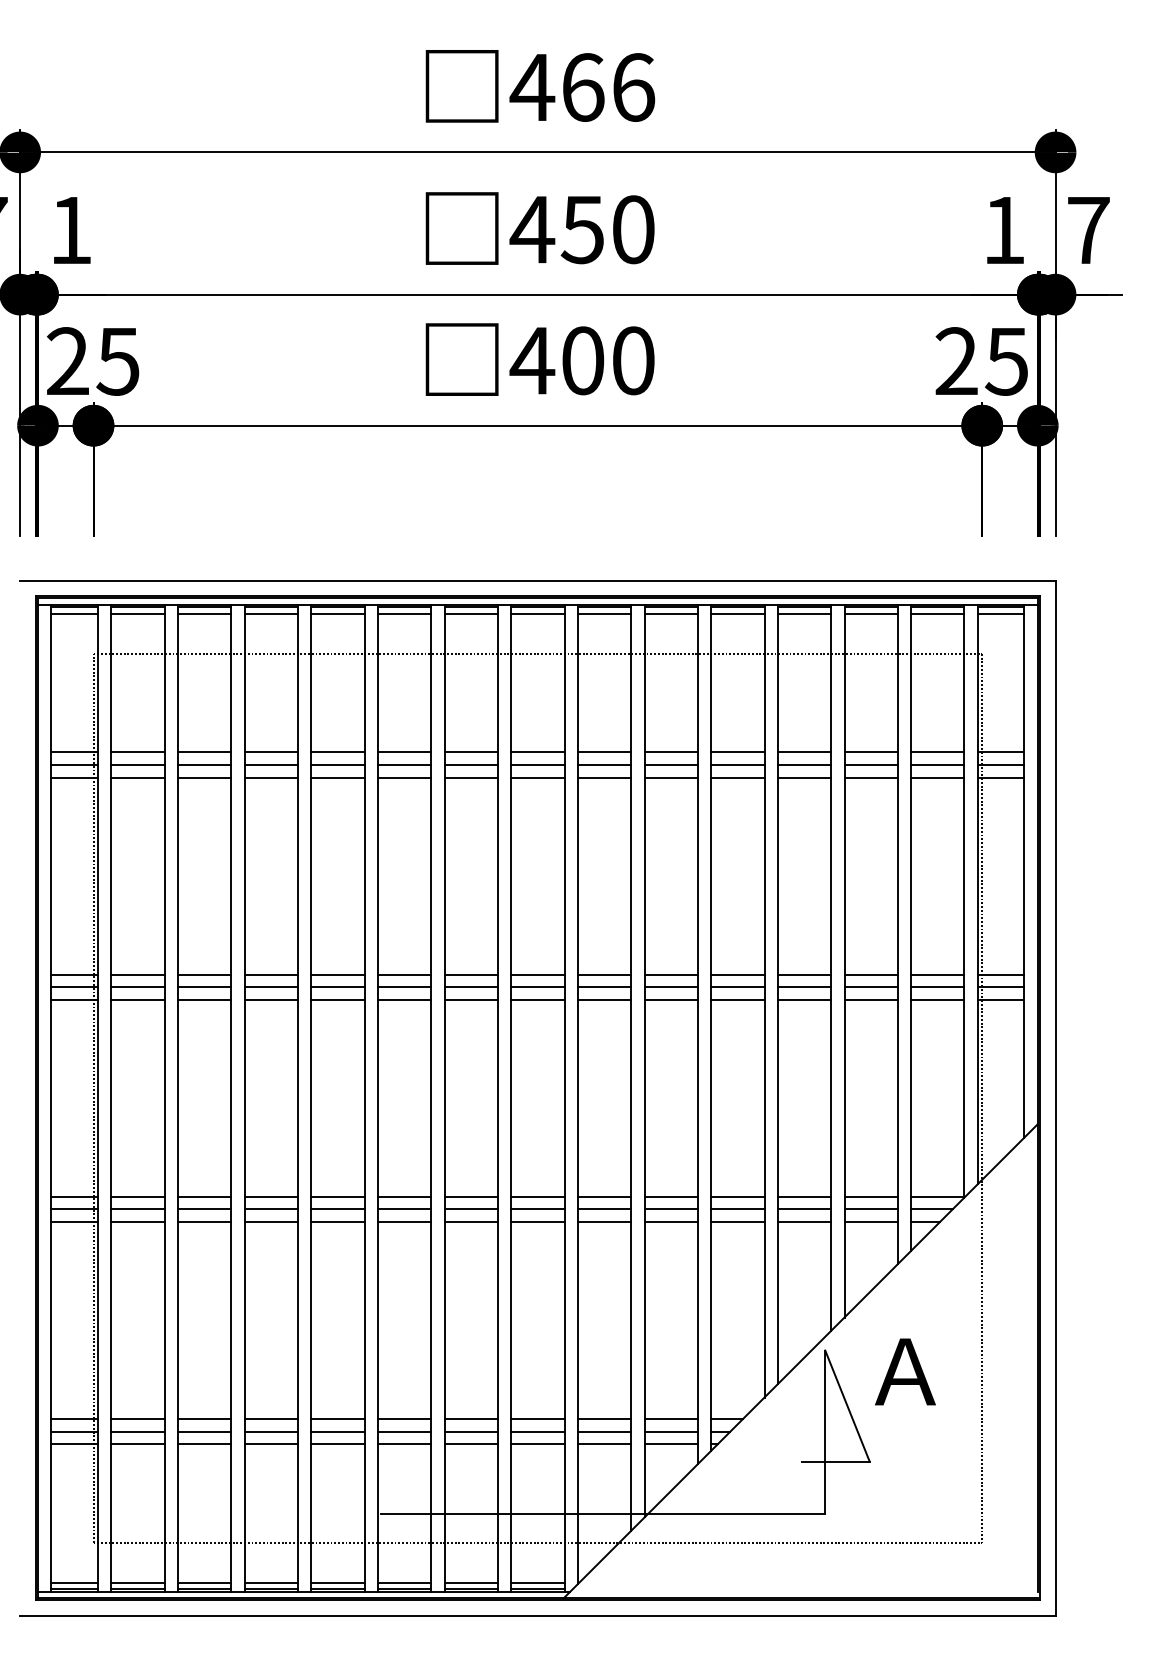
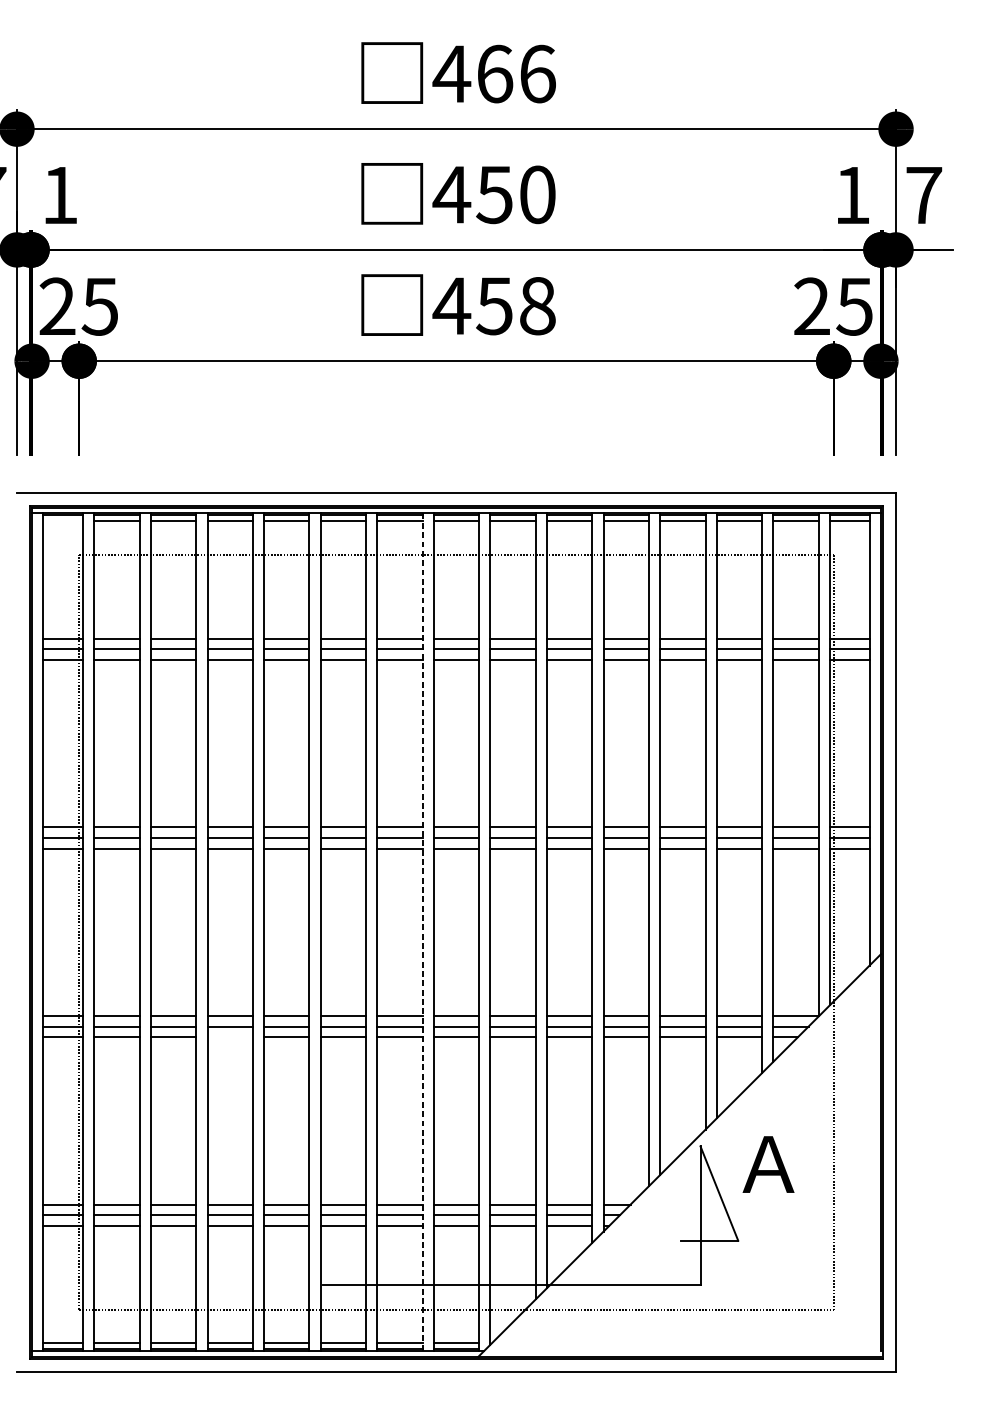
text: (607, 360) -> (515, 305), 400 -> 458
line: (74, 613) -> (63, 520), removed
line: (497, 1098) -> (422, 932), solid -> dashed
line: (270, 1222) -> (229, 1037), removed

